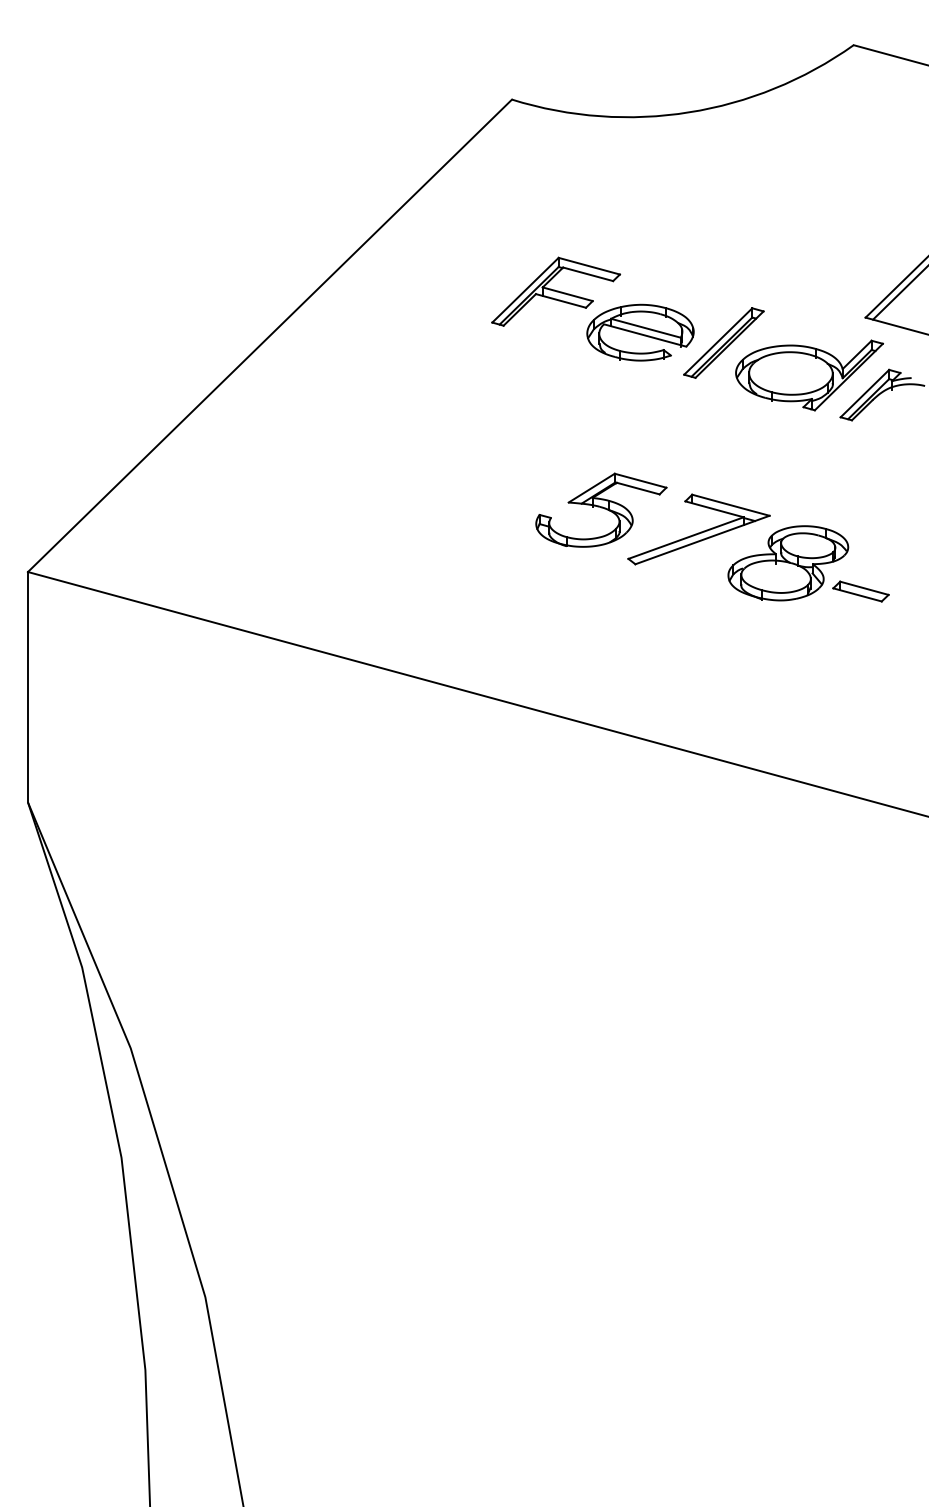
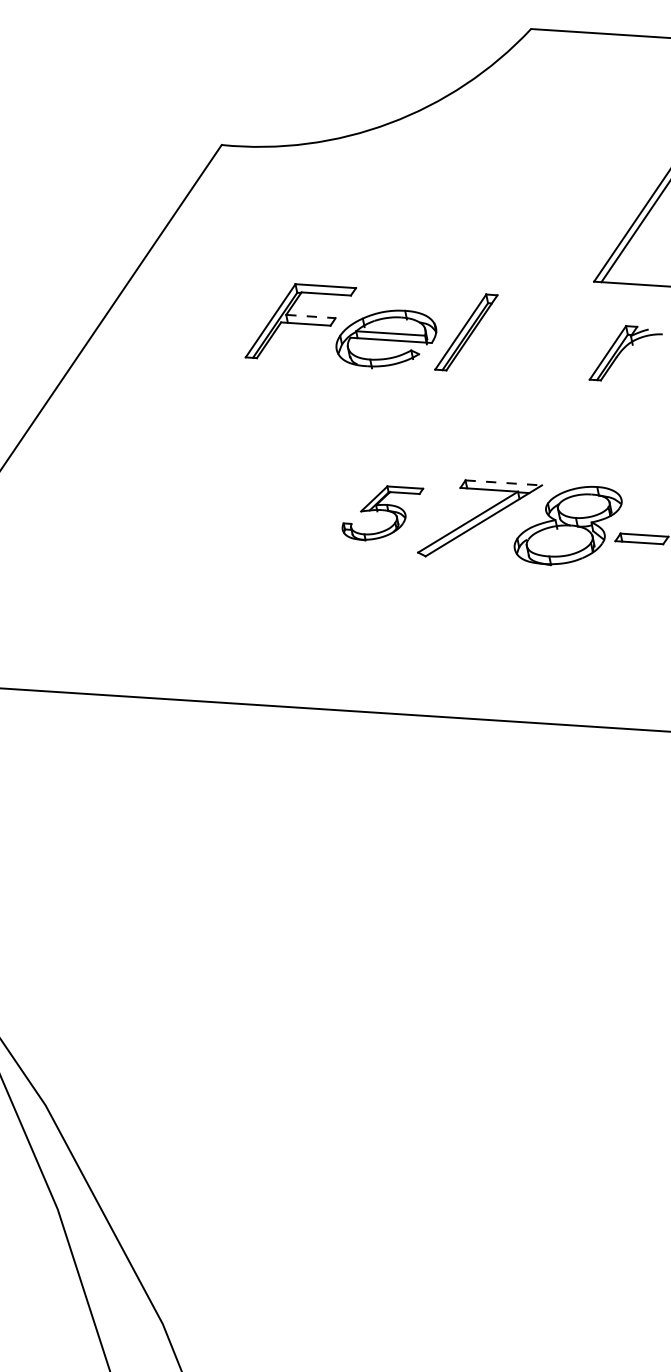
line: (567, 294) -> (310, 316), solid -> dashed
part: (809, 375) -> (552, 346), removed
line: (731, 505) -> (504, 483), solid -> dashed
part: (601, 509) -> (383, 511), size x0.7

